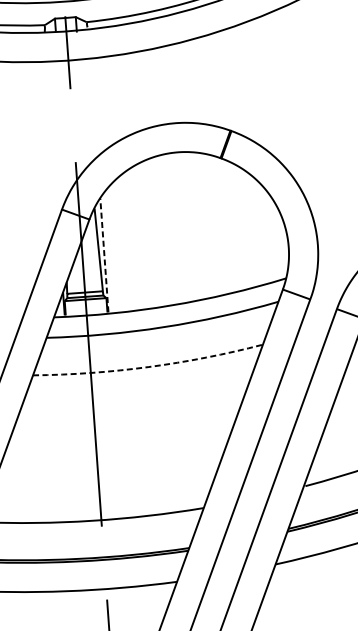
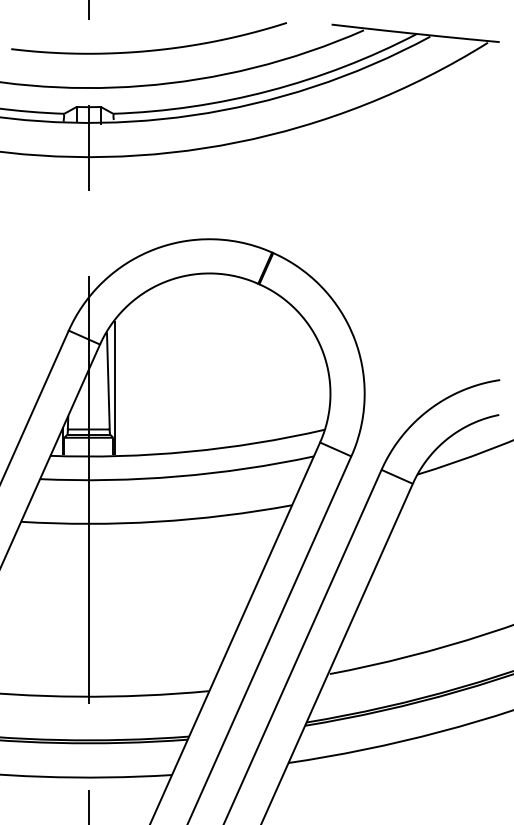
line: (104, 255) -> (114, 387), dashed -> solid
line: (149, 366) -> (157, 521), dashed -> solid

